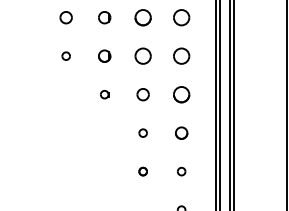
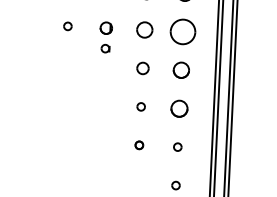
part: (181, 55) -> (183, 31), size x1.6
part: (104, 94) -> (105, 48), moved
part: (181, 132) -> (179, 108), size x1.4

